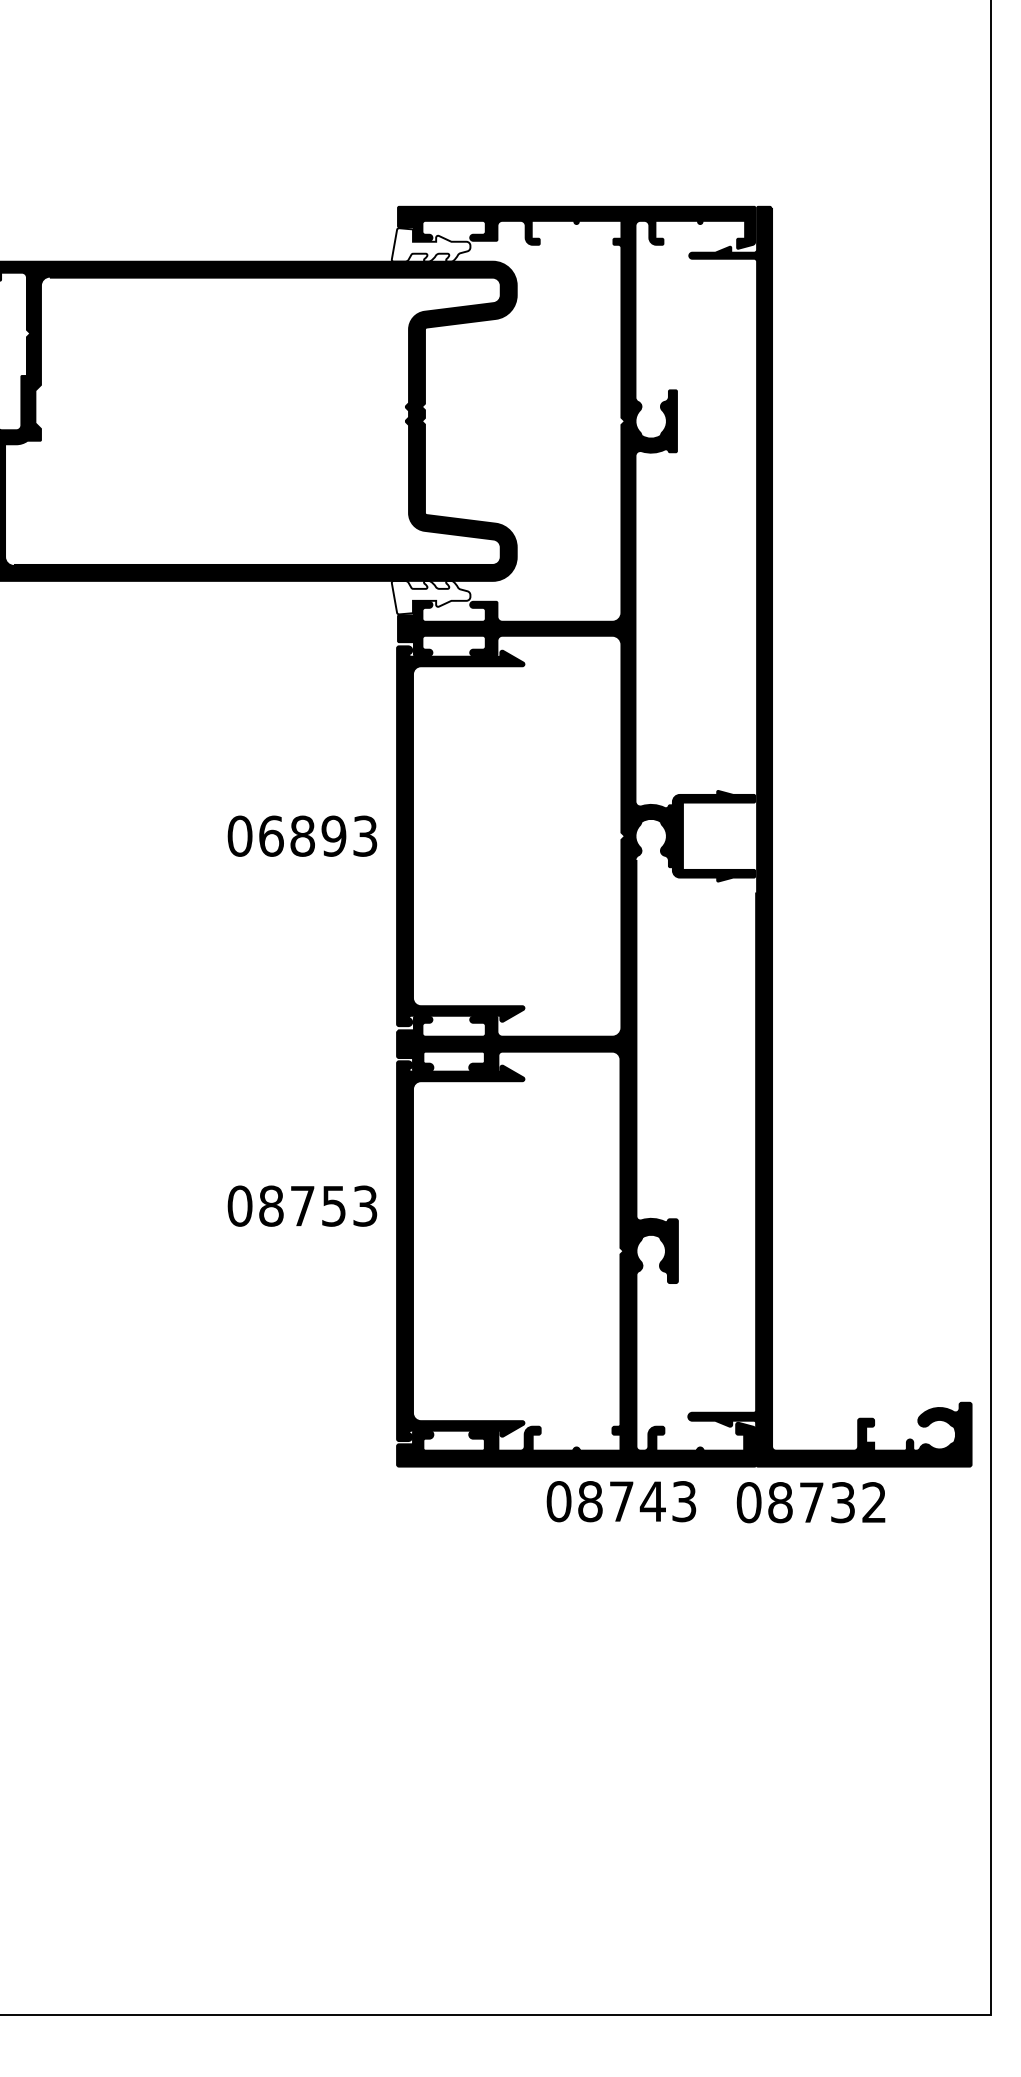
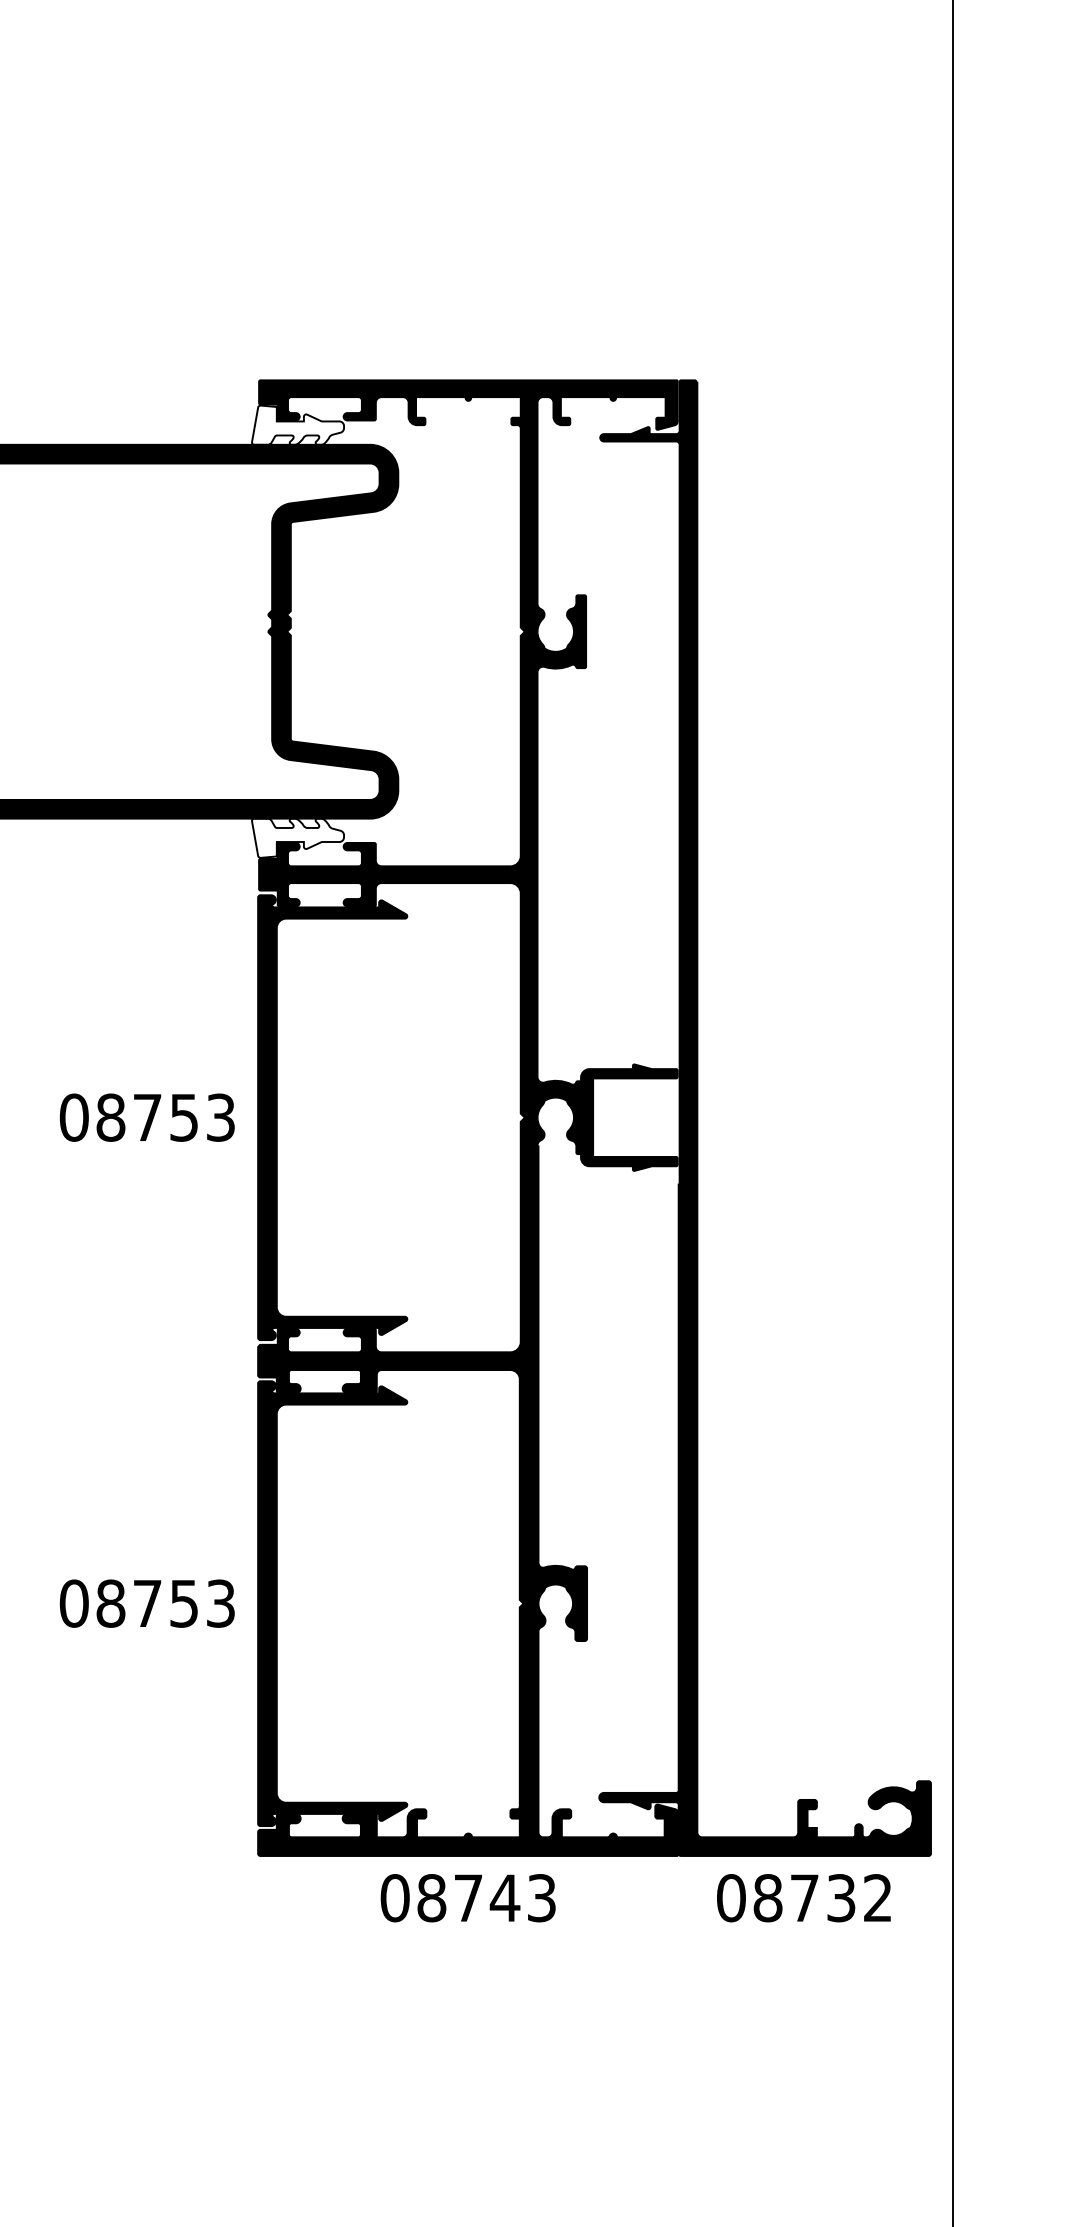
text: (302, 835) -> (147, 1116), 06893 -> 08753
text: (302, 1205) -> (147, 1602), moved
text: (621, 1501) -> (468, 1898), moved
text: (810, 1502) -> (803, 1898), moved

